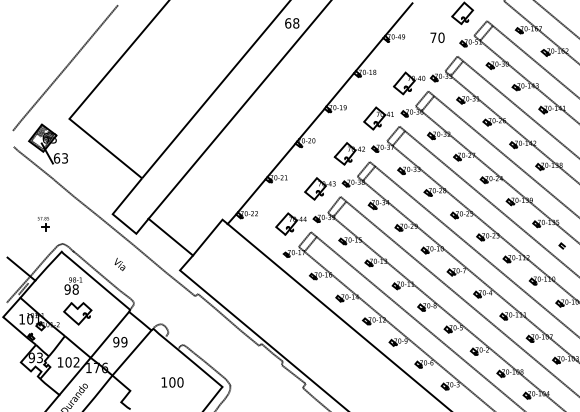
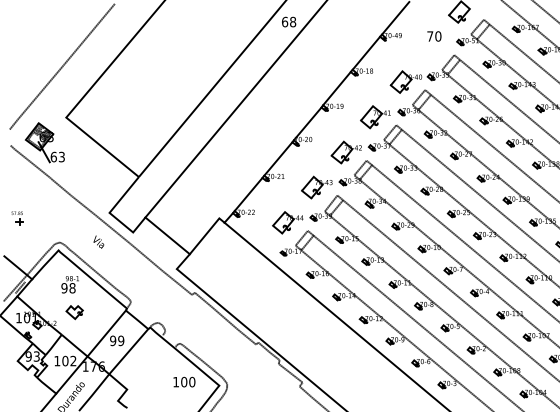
part: (43, 224) -> (17, 219), moved
text: (119, 263) -> (98, 241), moved
part: (77, 313) -> (74, 312), size x0.6
text: (172, 382) -> (184, 382), moved

